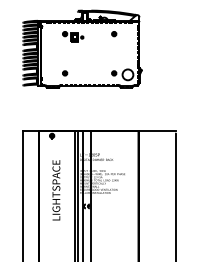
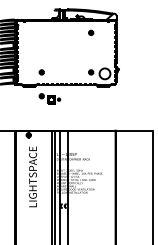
part: (73, 36) -> (50, 98), moved
text: (56, 190) -> (33, 177), moved

